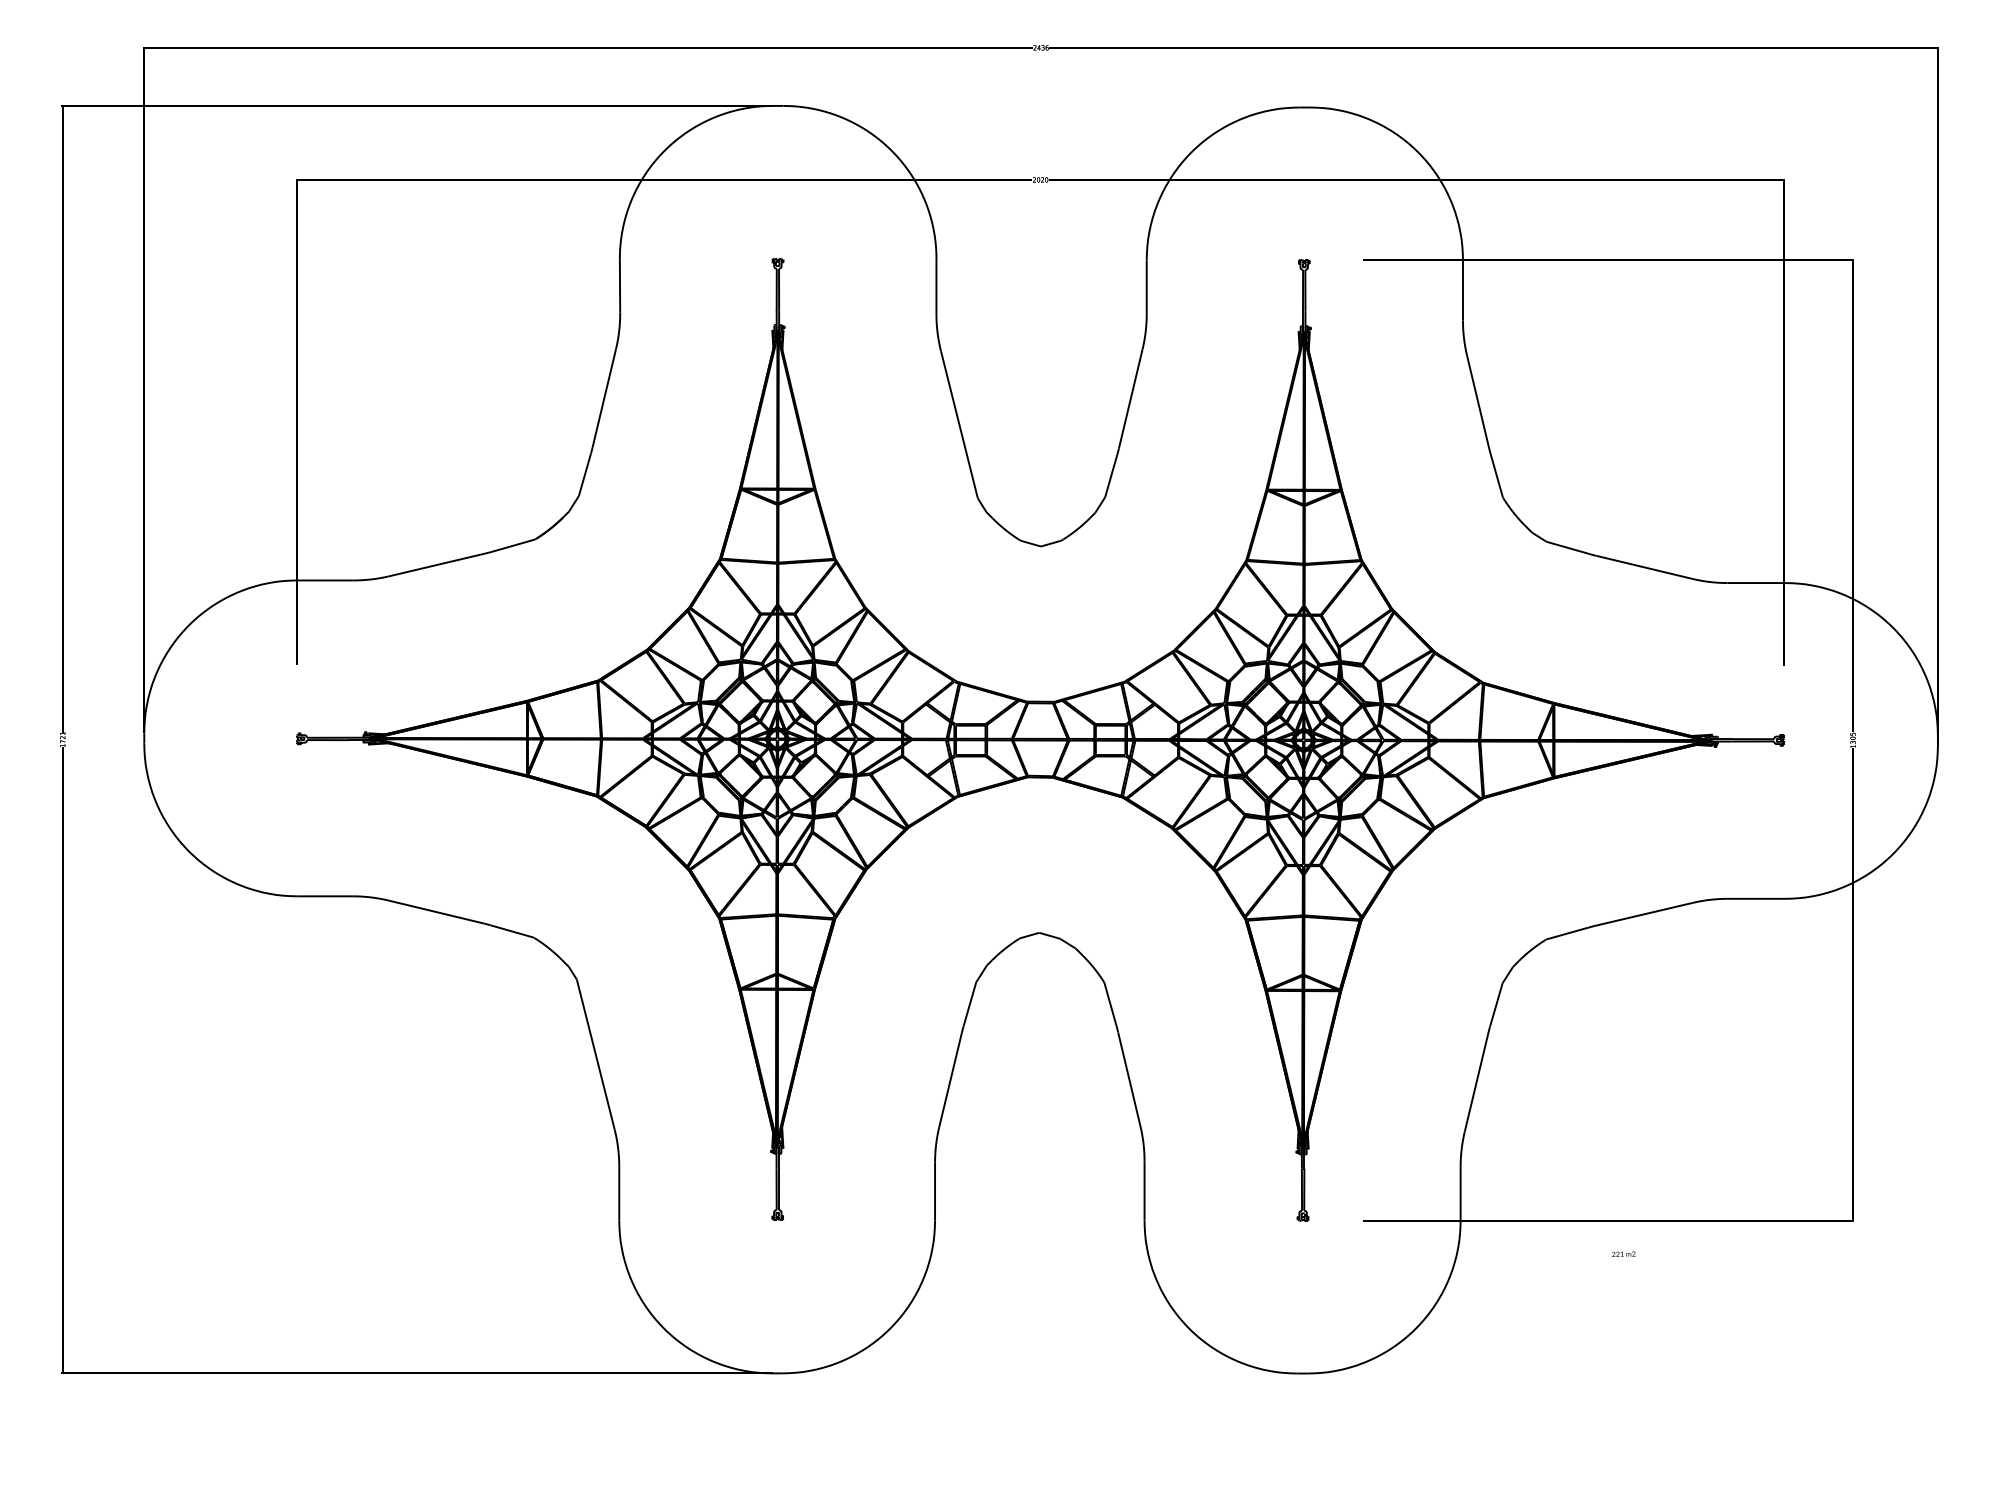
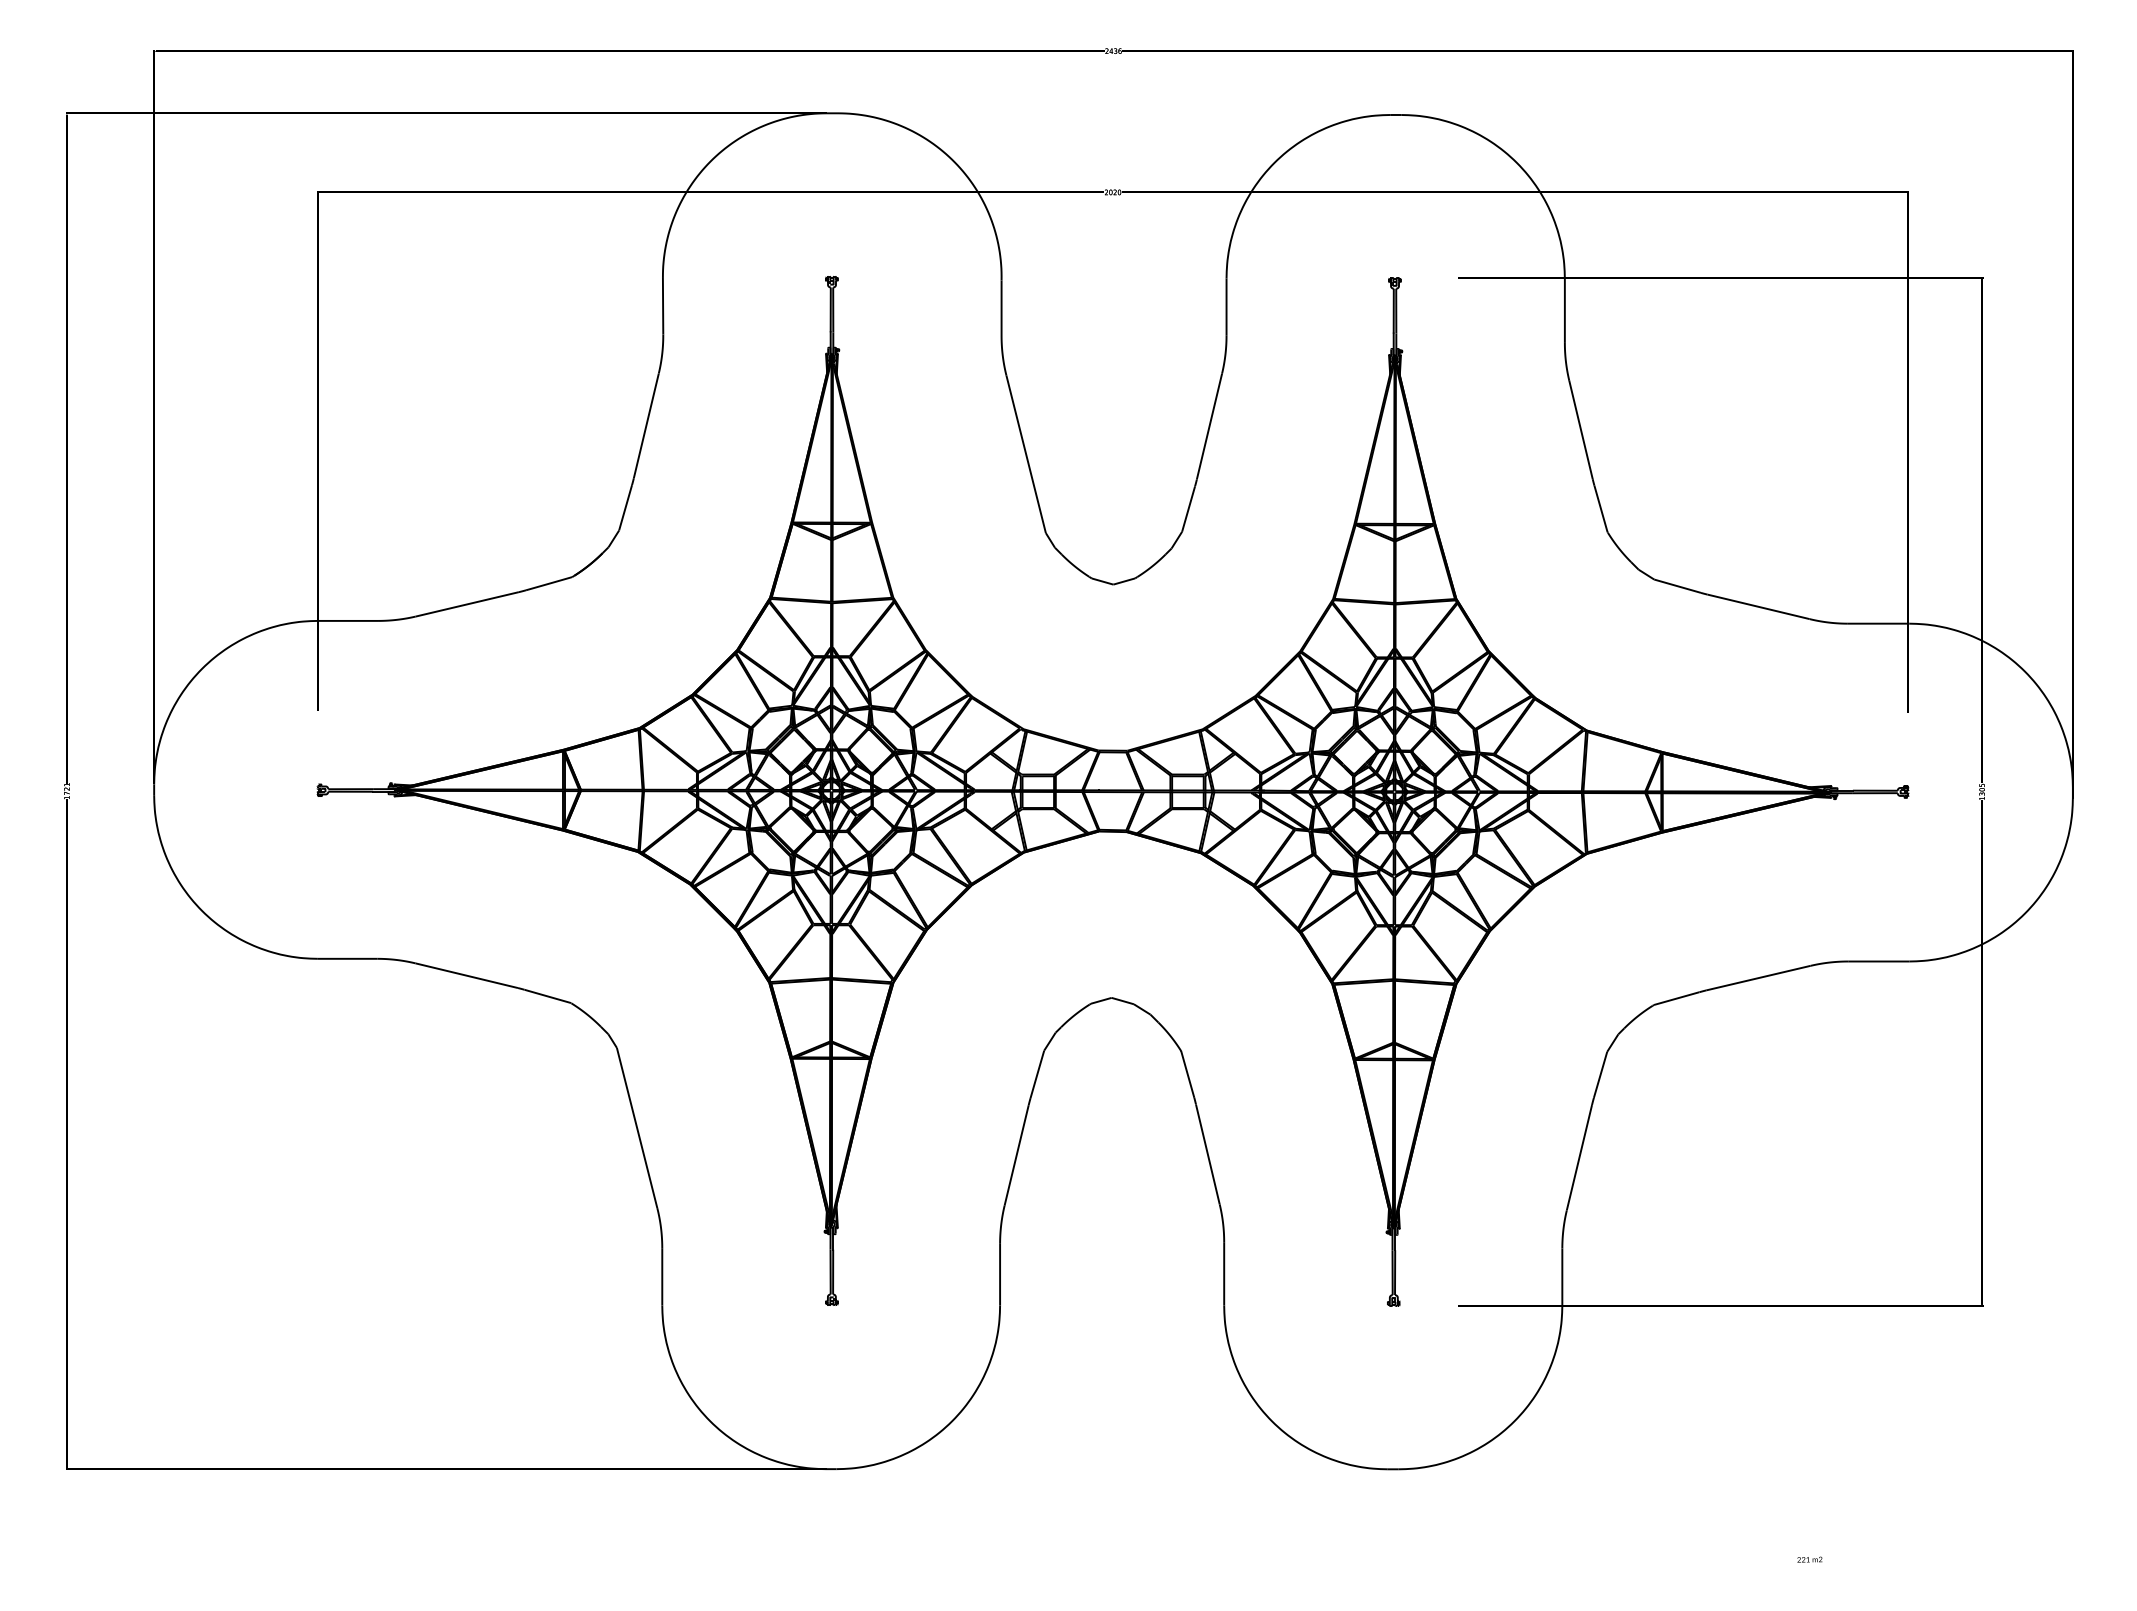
text: (1623, 1254) -> (1809, 1559), moved

